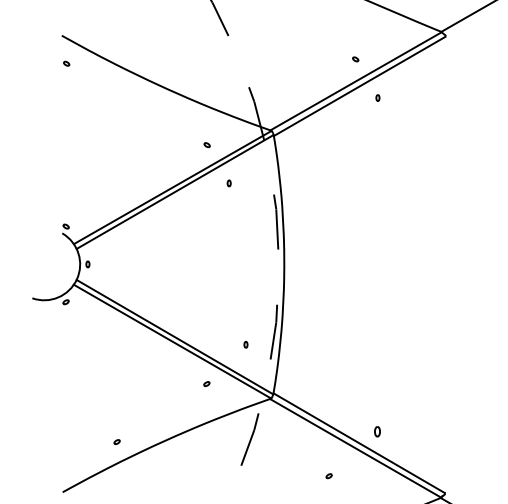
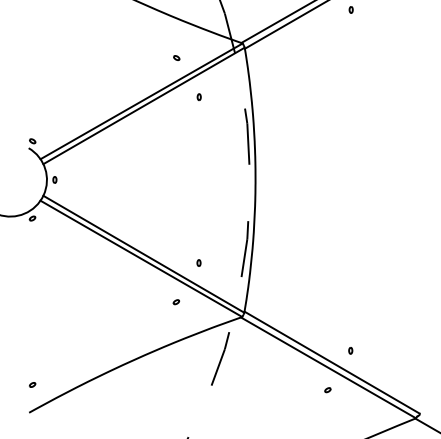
part: (245, 344) -> (198, 262), moved
part: (377, 431) -> (350, 350), size x0.62
part: (116, 441) -> (31, 384), moved
part: (328, 476) -> (327, 390), moved

